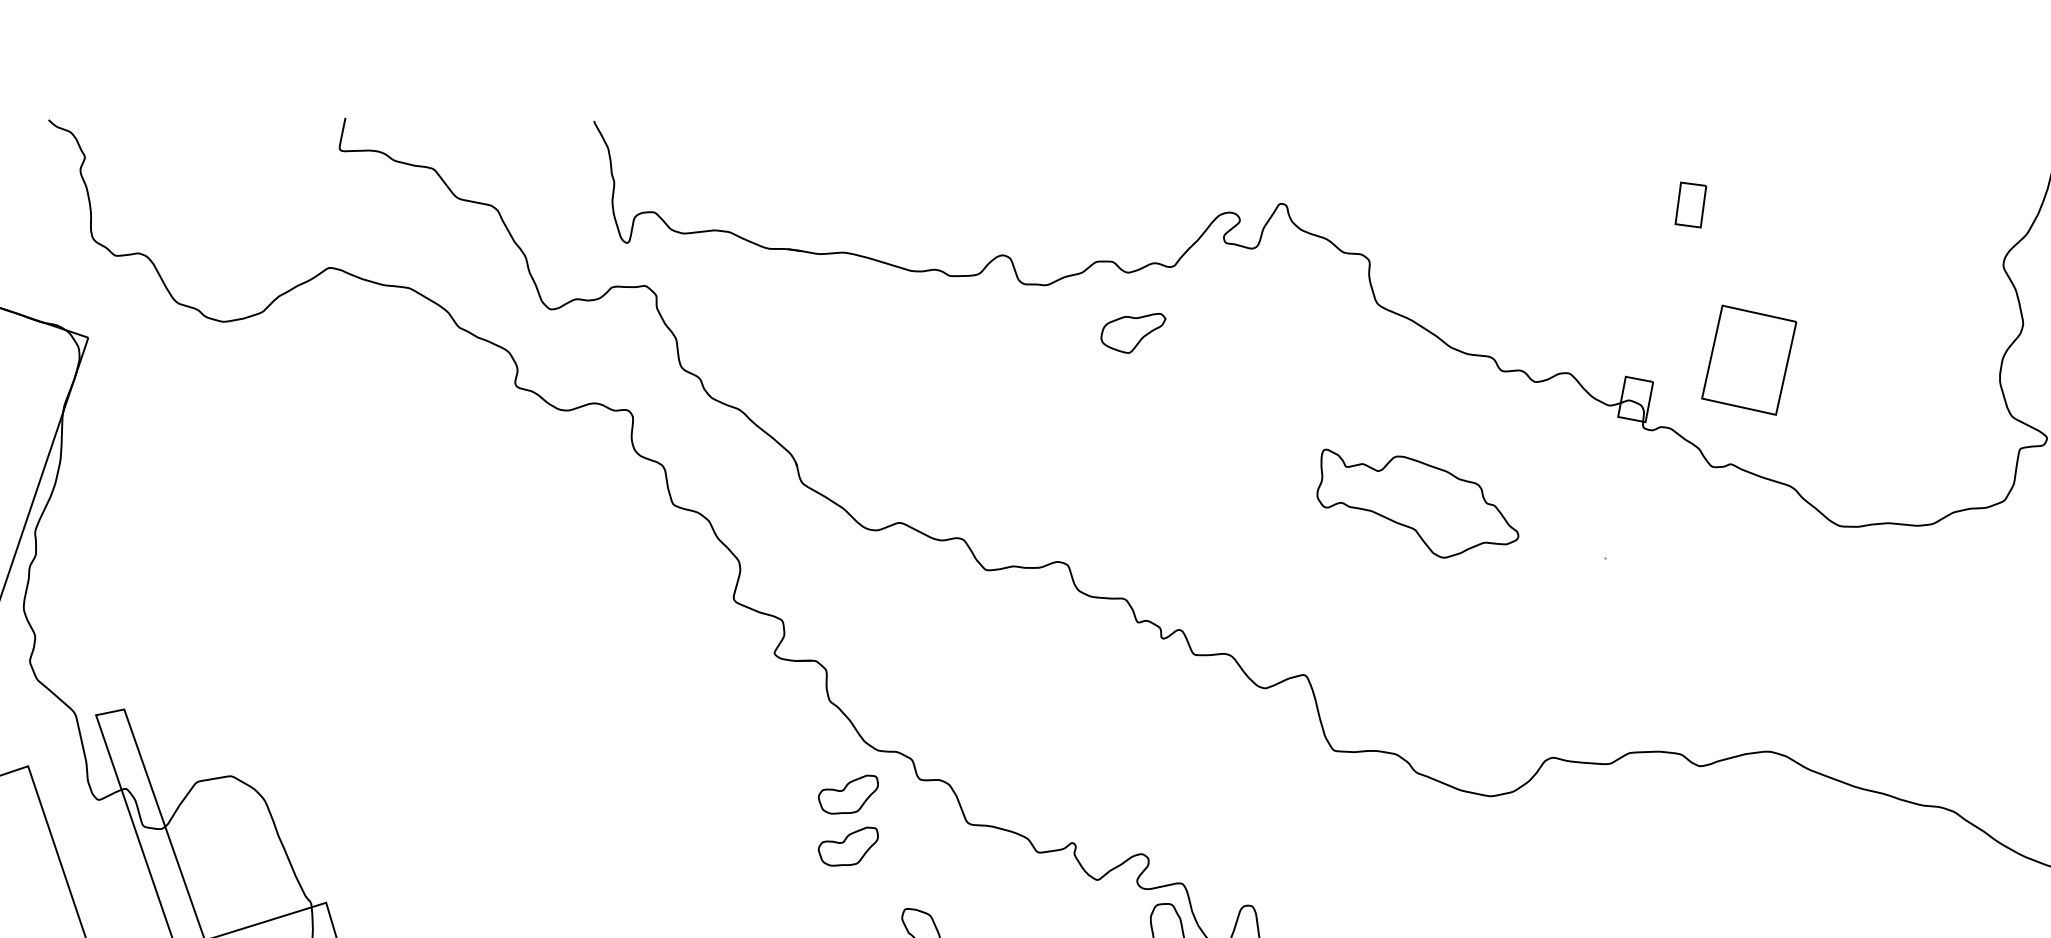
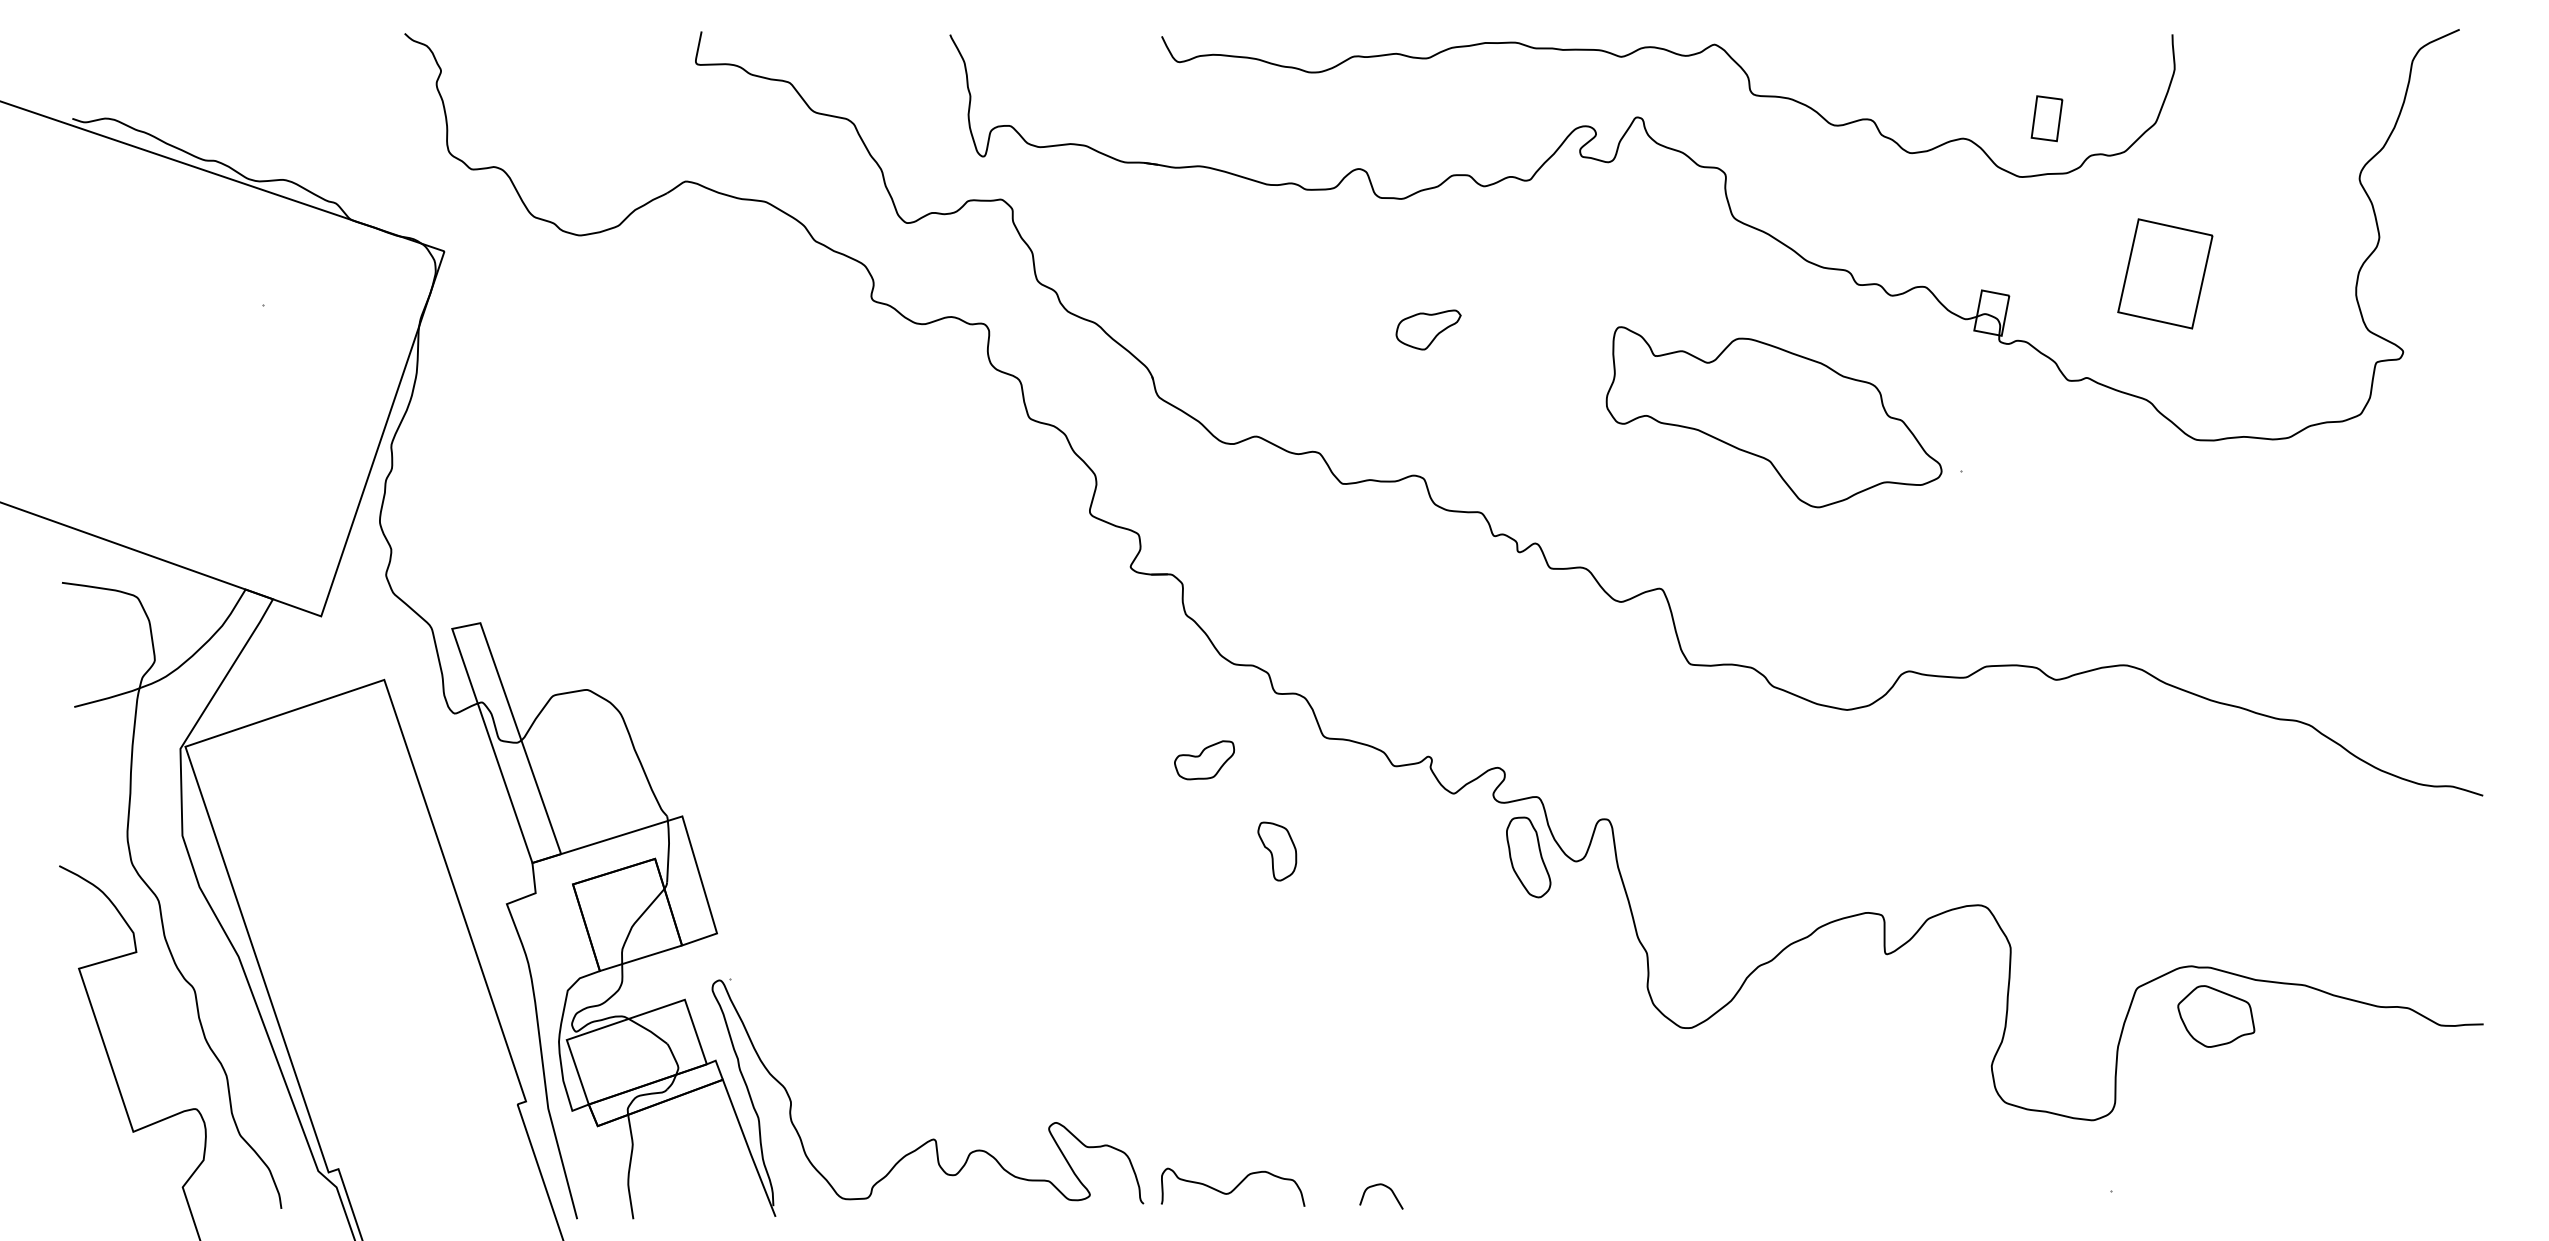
curve: (1325, 142) -> (1681, 56), added
part: (1133, 332) -> (1428, 329), moved
part: (1749, 359) -> (2165, 273), moved
part: (1417, 503) -> (1773, 417), size x1.67
part: (848, 794) -> (1204, 708), removed

